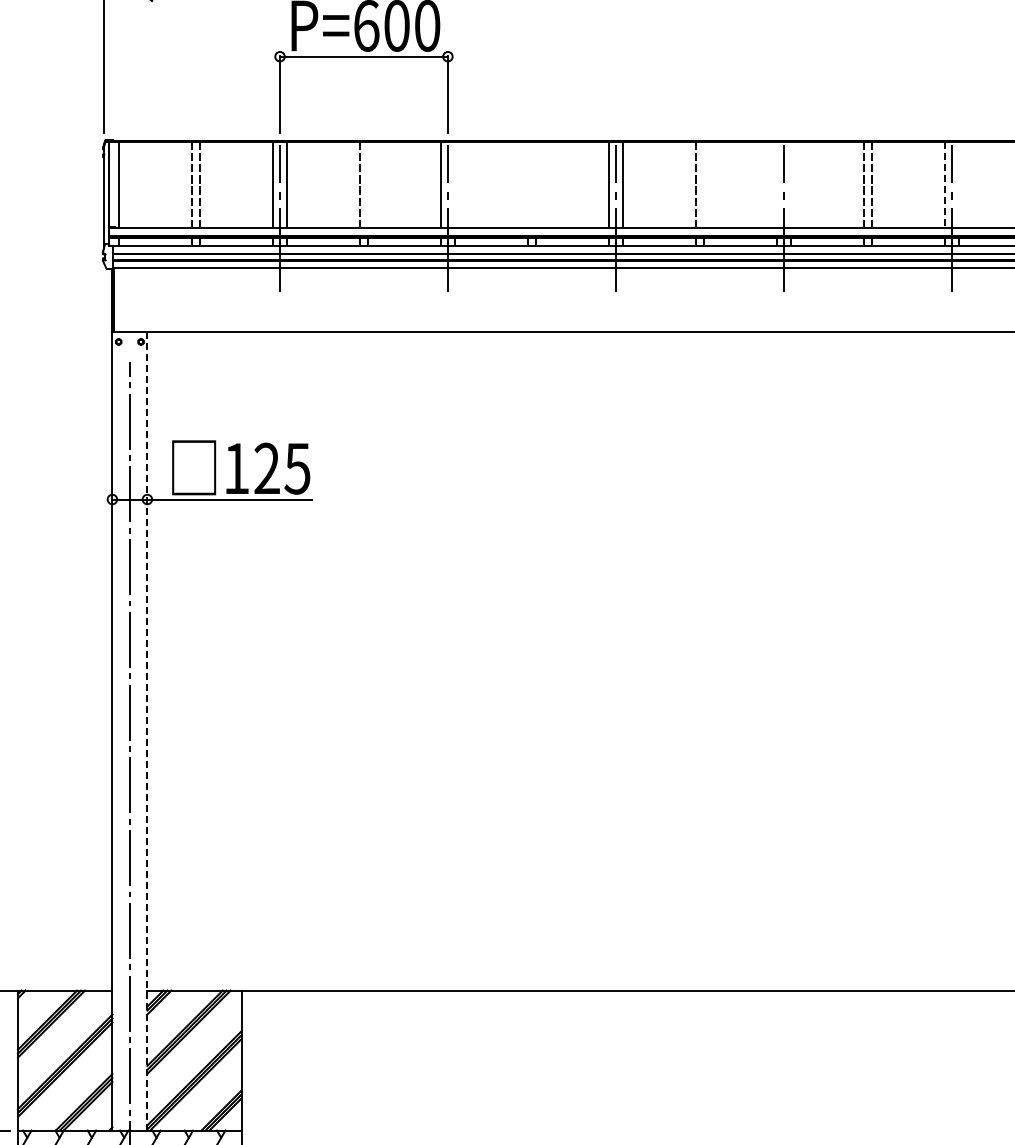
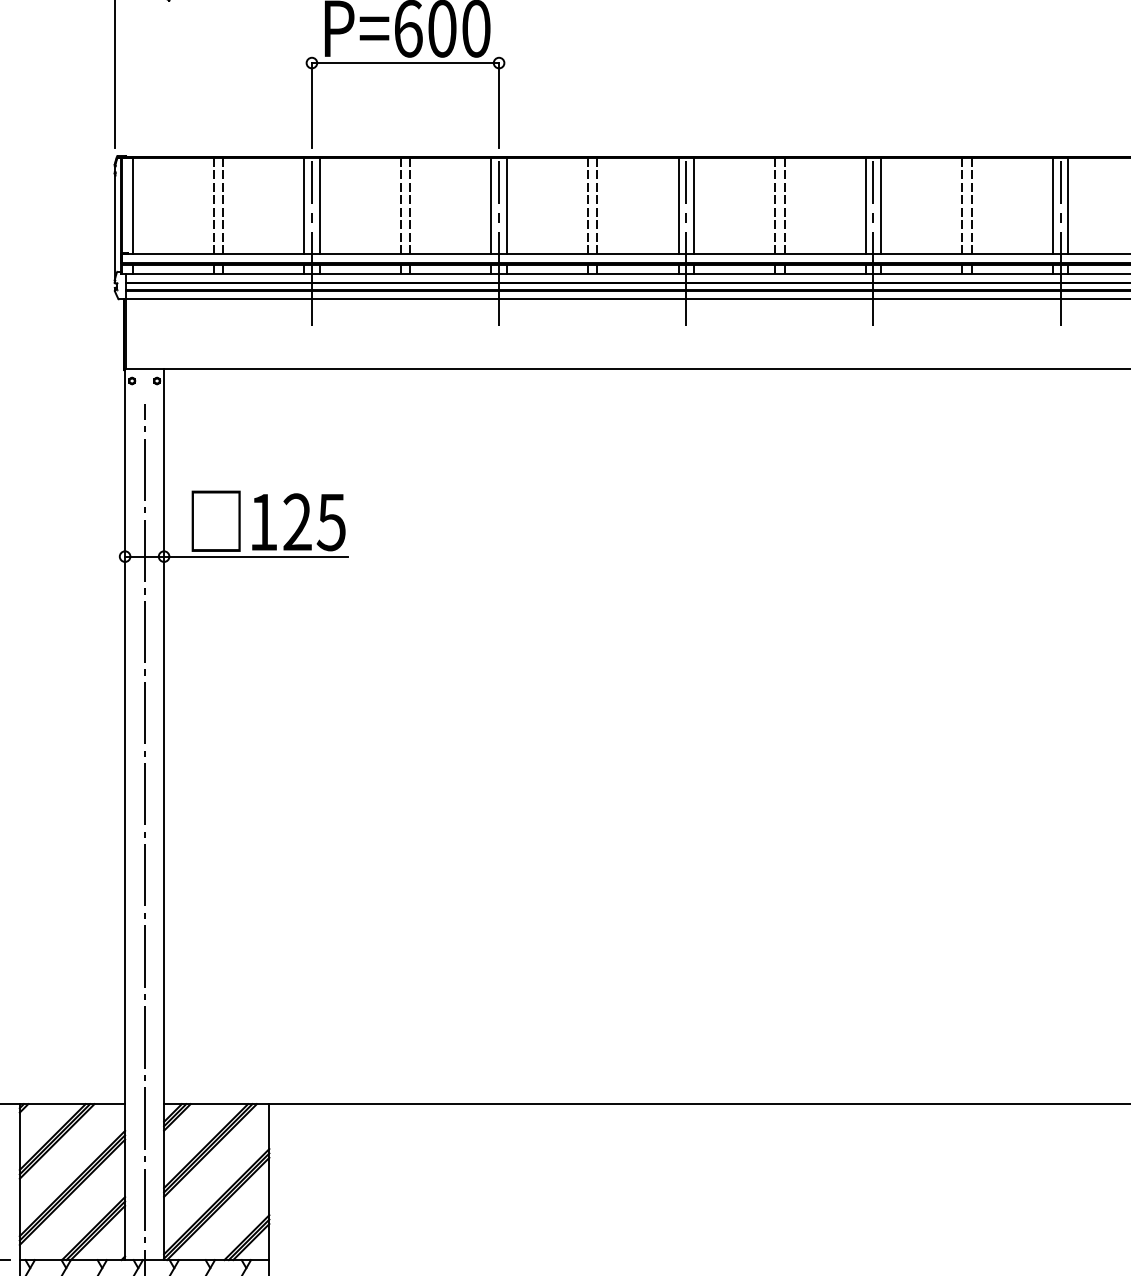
line: (368, 184) -> (410, 205), added
line: (454, 184) -> (506, 205), added
line: (527, 184) -> (587, 205), added
line: (536, 184) -> (597, 205), added
line: (704, 184) -> (785, 205), added
line: (776, 184) -> (865, 205), added
line: (790, 184) -> (880, 205), added
line: (958, 184) -> (1068, 205), added
line: (944, 185) -> (1052, 206), dashed -> solid
line: (147, 730) -> (164, 814), dashed -> solid

